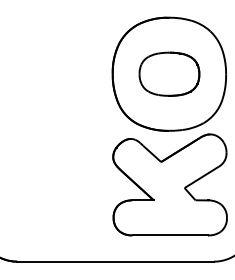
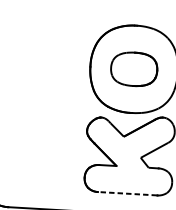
line: (170, 235) -> (127, 193), solid -> dashed

